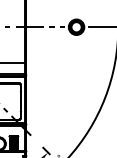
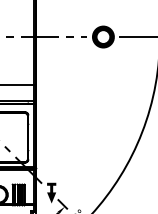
fill: (37, 142) -> (50, 192), added

